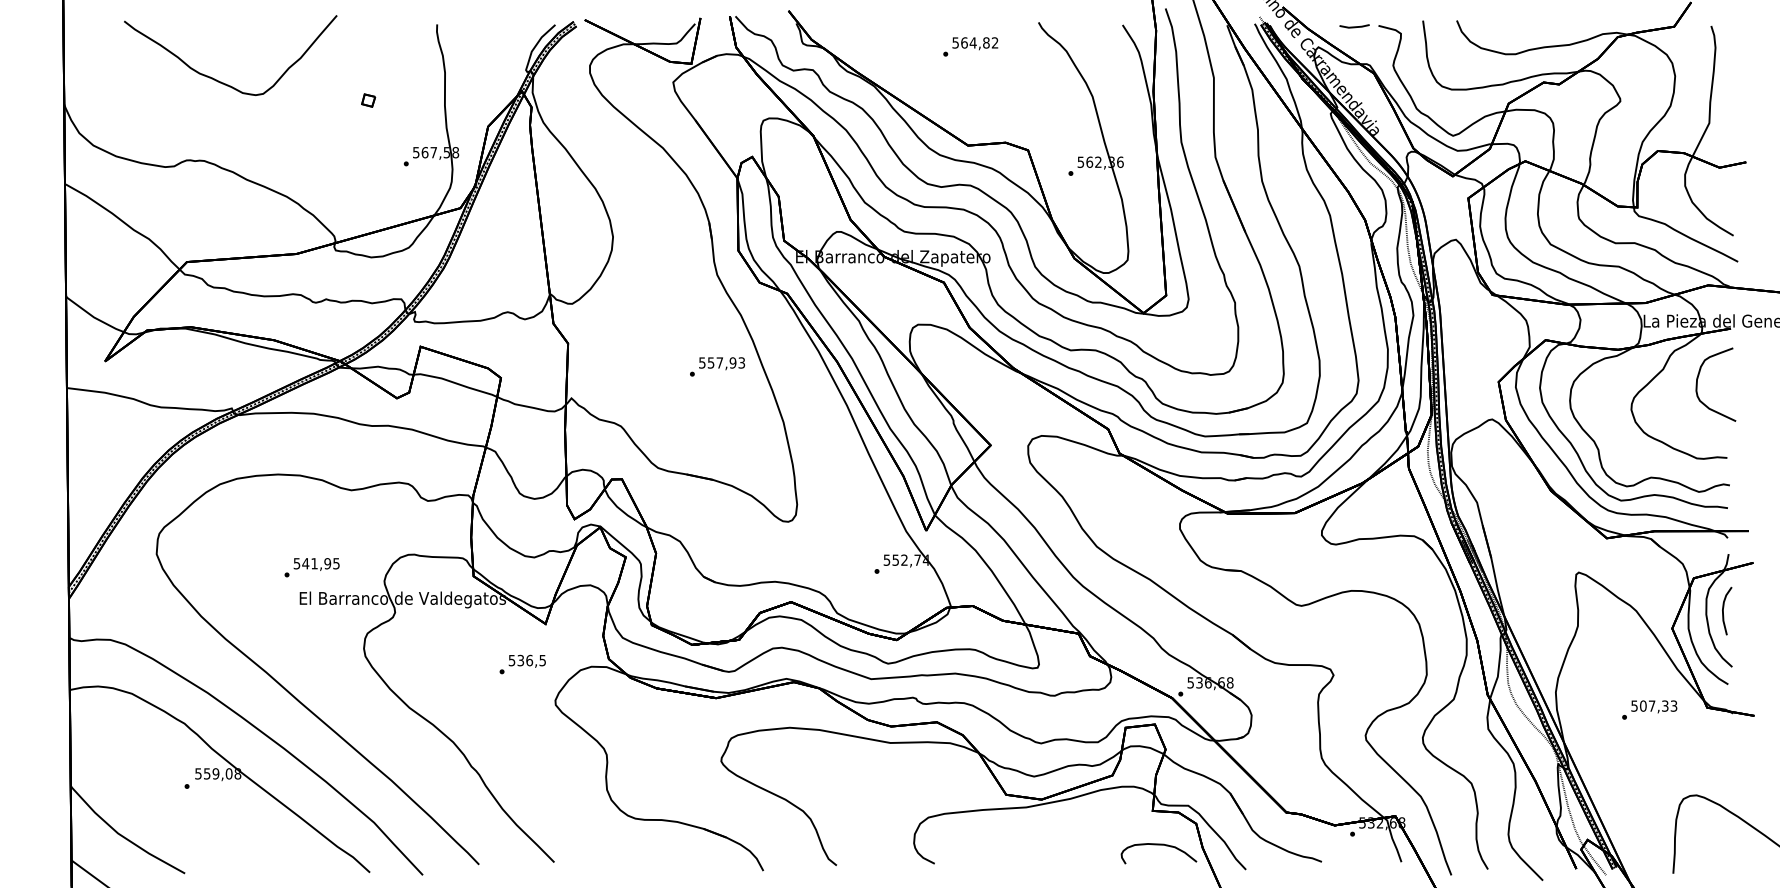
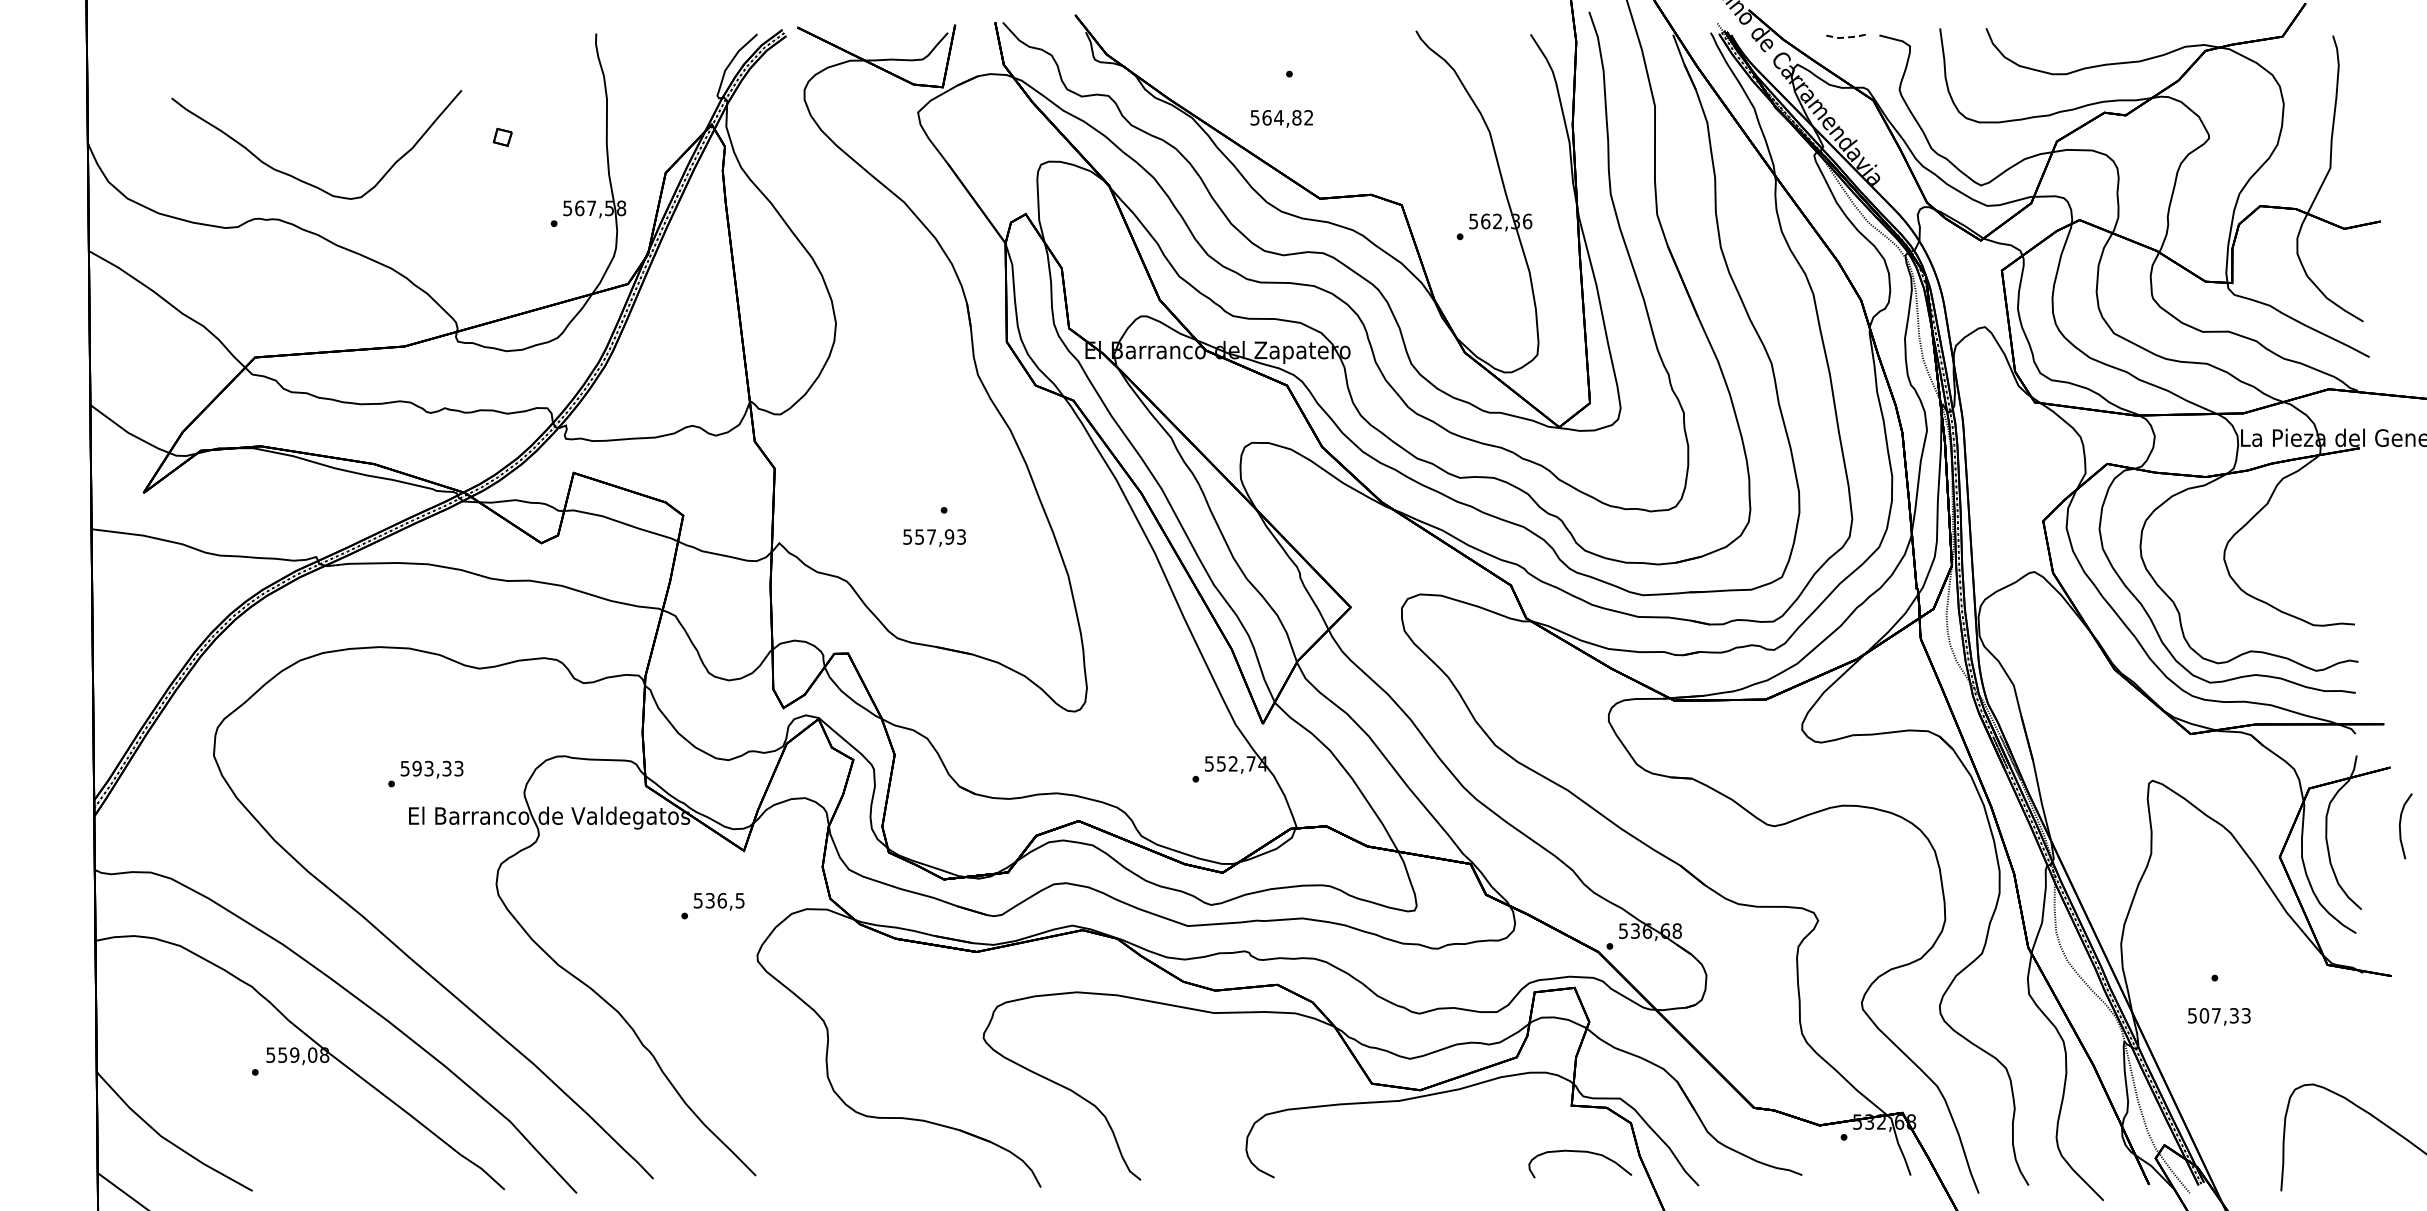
line: (1354, 27) -> (1846, 37), solid -> dashed
text: (975, 43) -> (1281, 118), moved
curve: (220, 81) -> (303, 180), moved
text: (722, 363) -> (934, 537), moved
curve: (1697, 384) -> (2314, 524), removed
text: (320, 563) -> (437, 768), 541,95 -> 593,33
curve: (1723, 611) -> (2400, 826), moved
text: (1654, 706) -> (2219, 1016), moved

